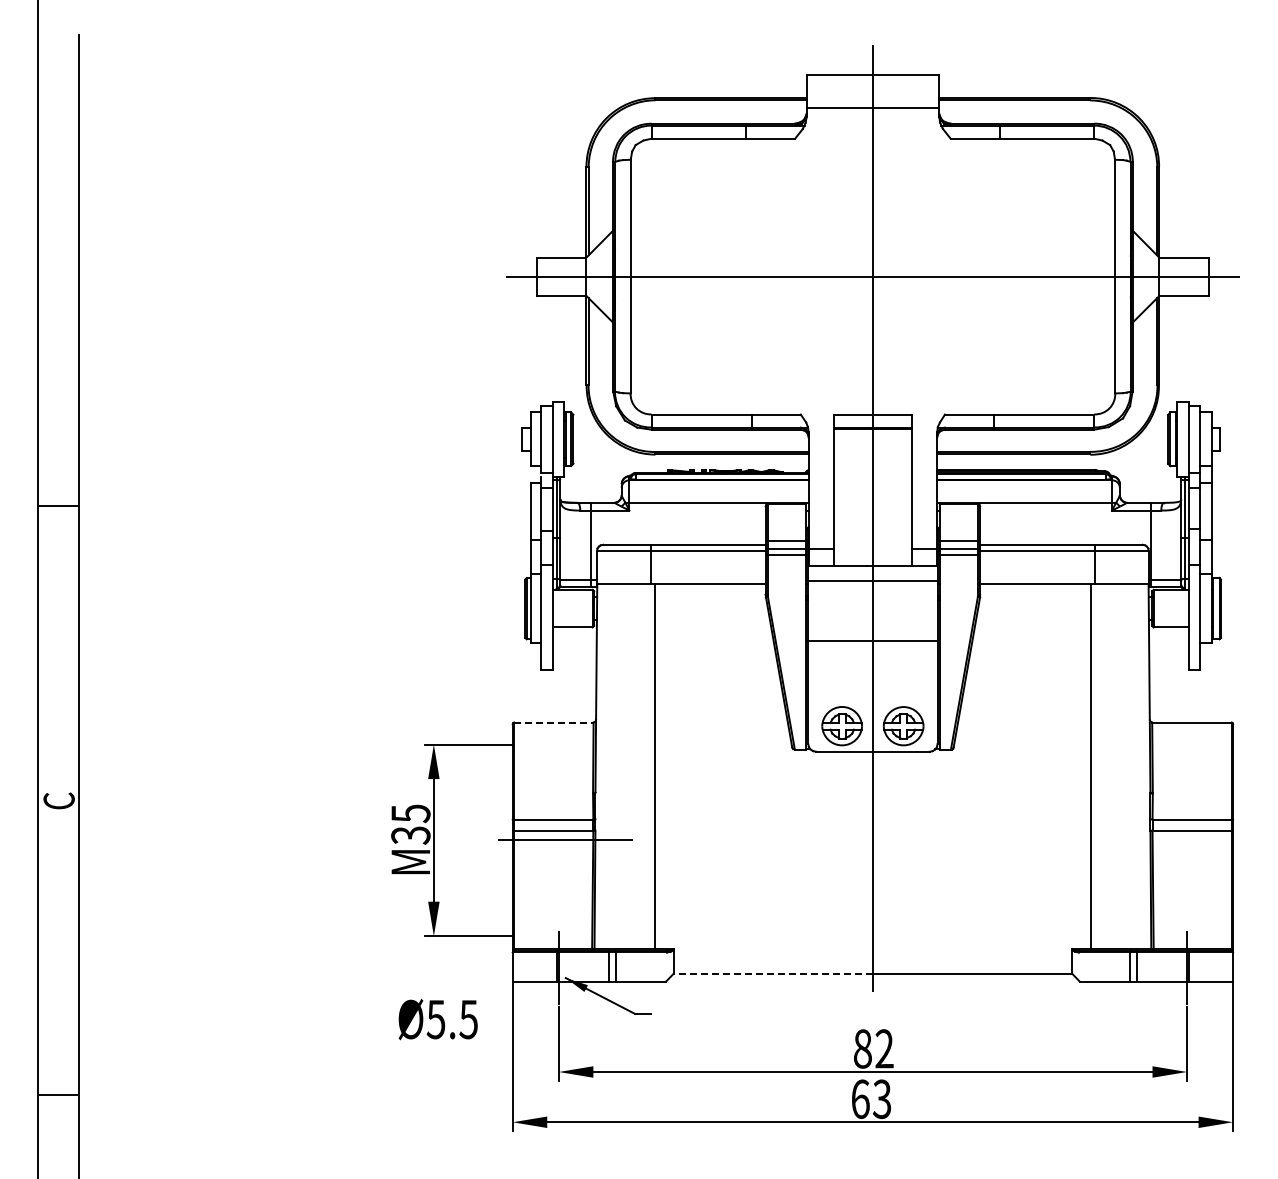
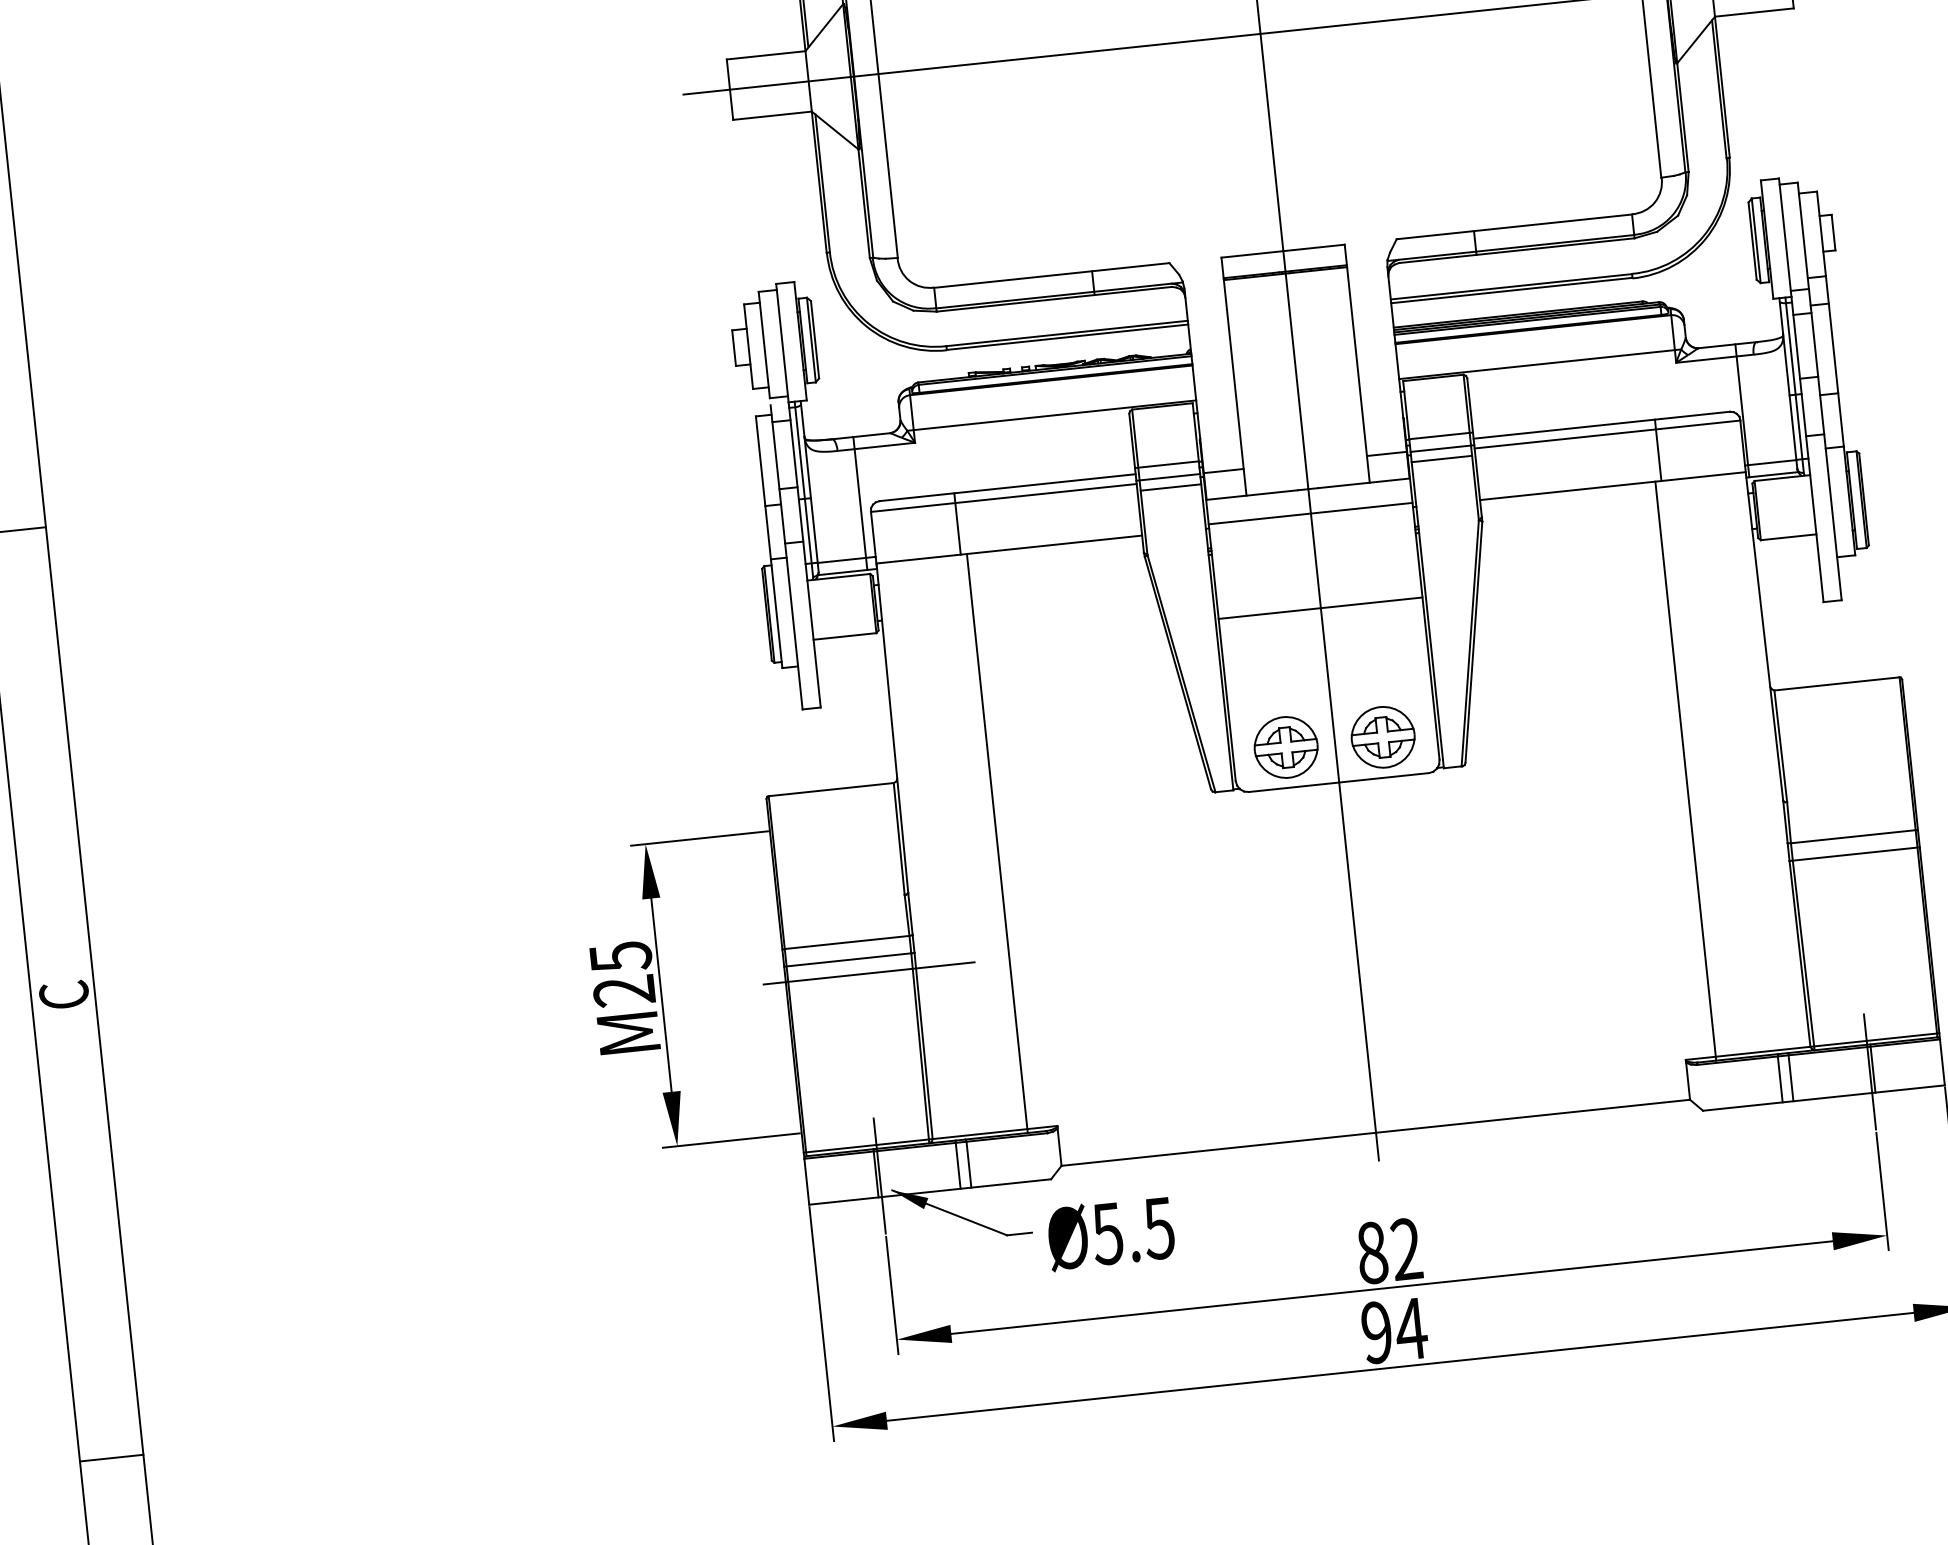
line: (553, 722) -> (830, 789), dashed -> solid
text: (410, 835) -> (623, 991), M35 -> M25
line: (773, 973) -> (1218, 1148), dashed -> solid
text: (437, 1019) -> (1109, 1233), moved
text: (871, 1099) -> (1394, 1331), 63 -> 94

